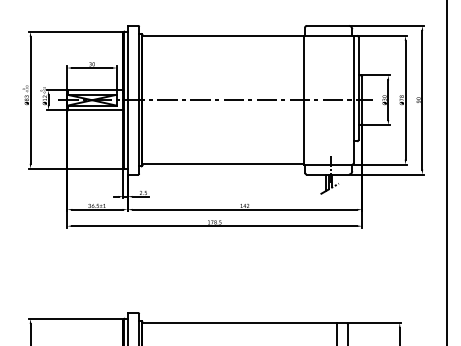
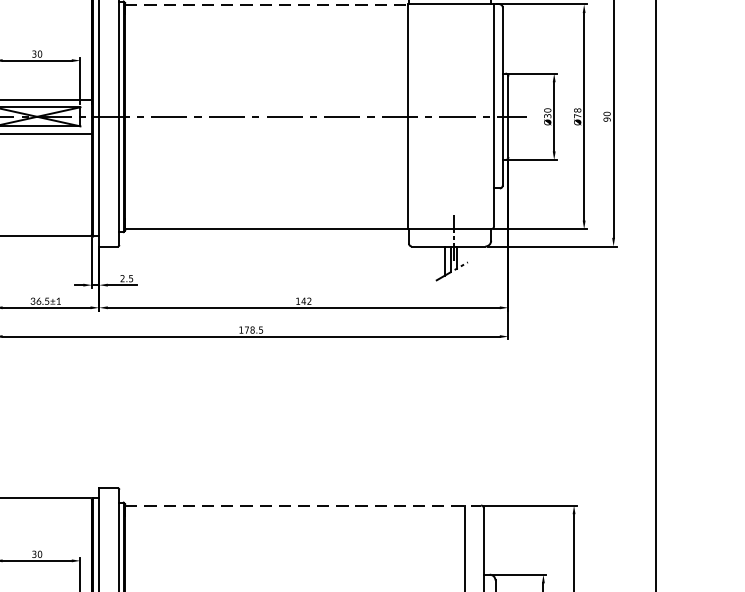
line: (223, 36) -> (266, 5), solid -> dashed
line: (244, 322) -> (303, 504), solid -> dashed

